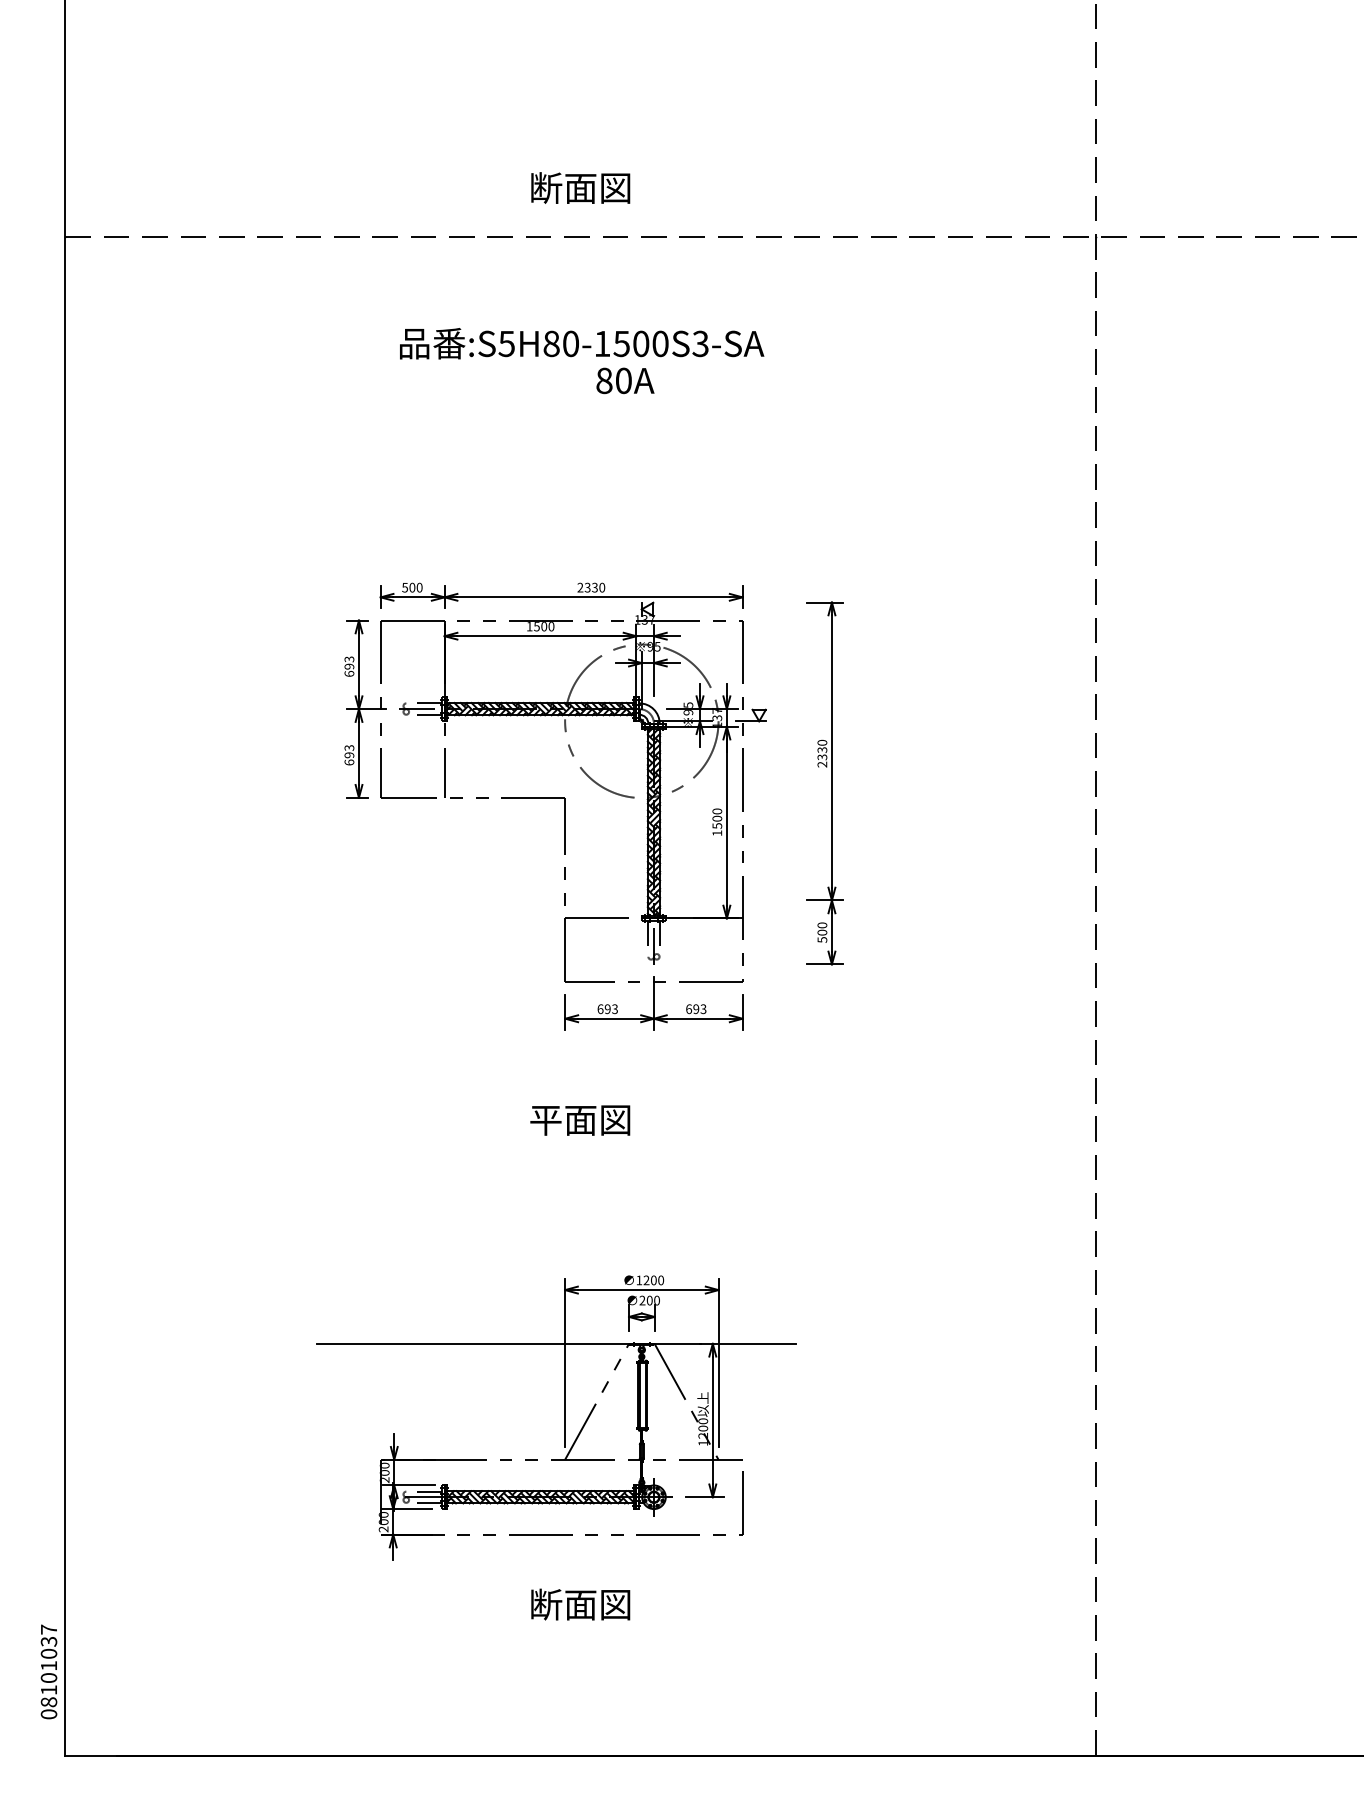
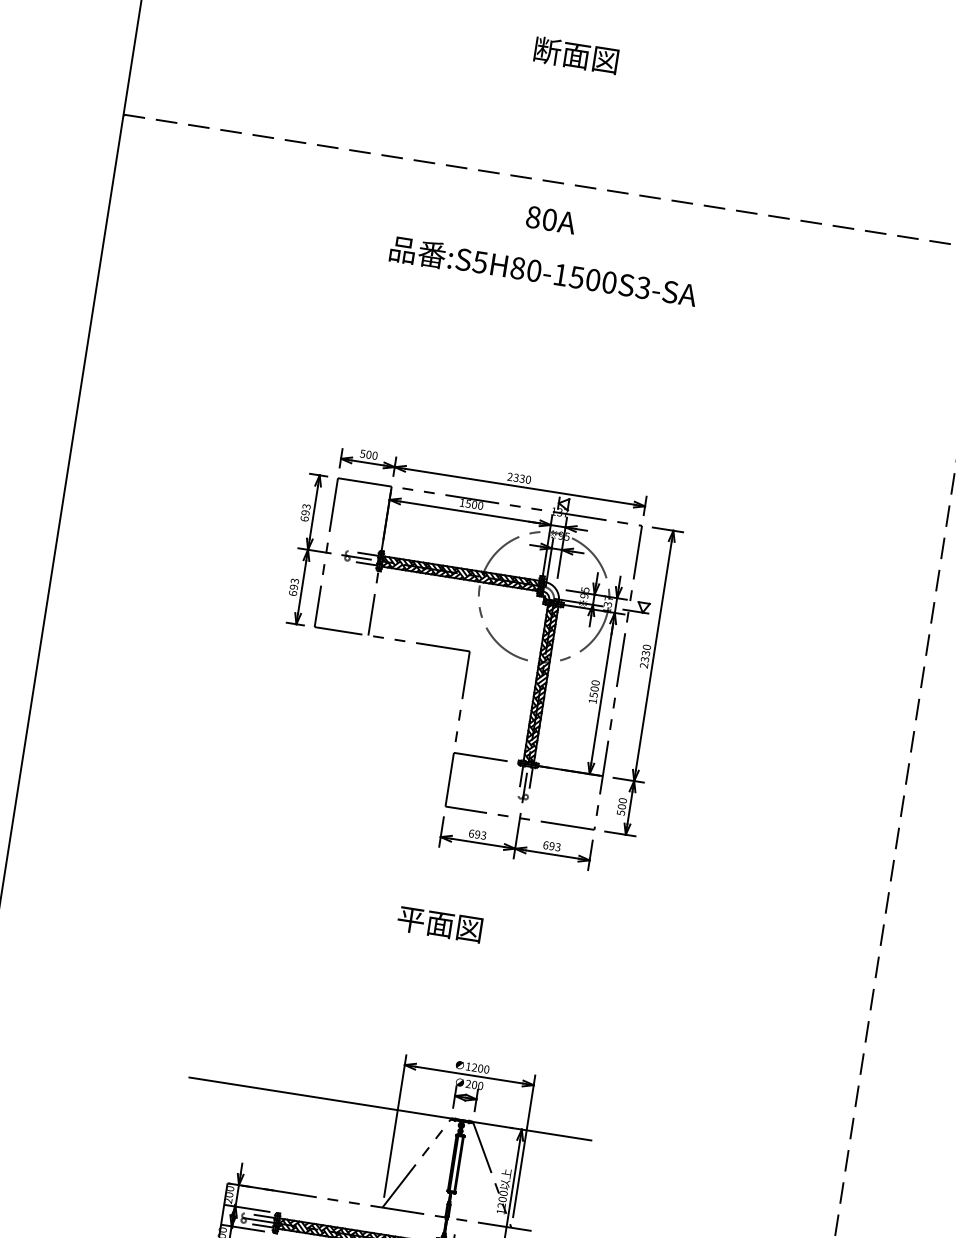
text: (580, 187) -> (576, 54), moved
text: (625, 380) -> (551, 219), moved
part: (831, 783) -> (649, 682), moved

